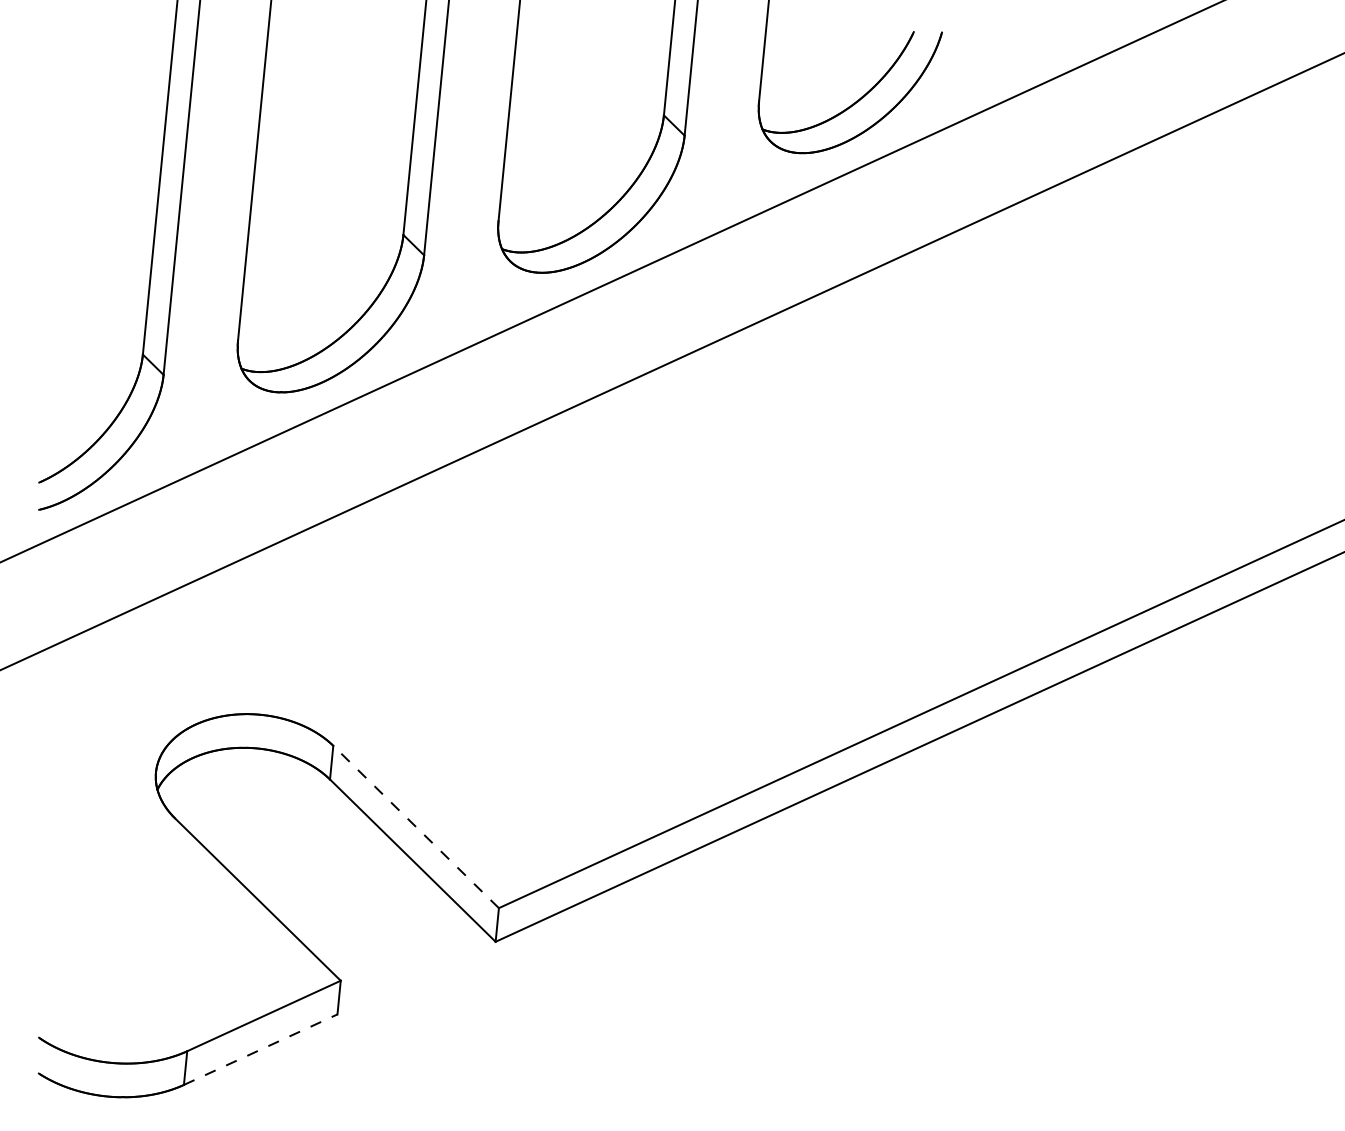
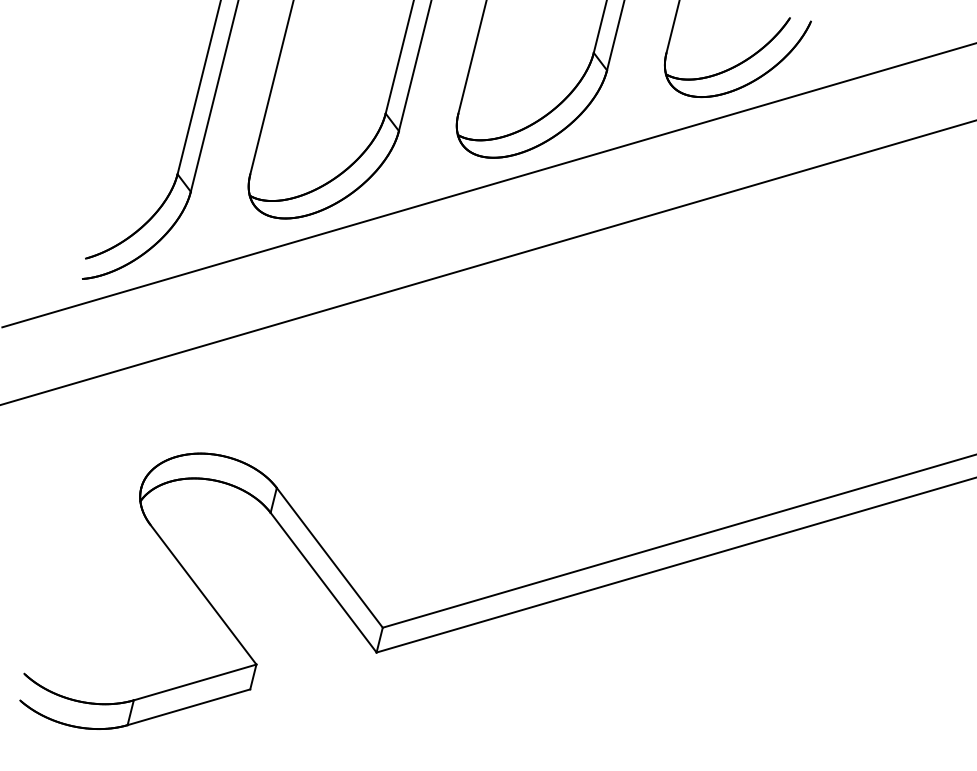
line: (416, 826) -> (330, 557), dashed -> solid
line: (261, 1049) -> (189, 707), dashed -> solid

